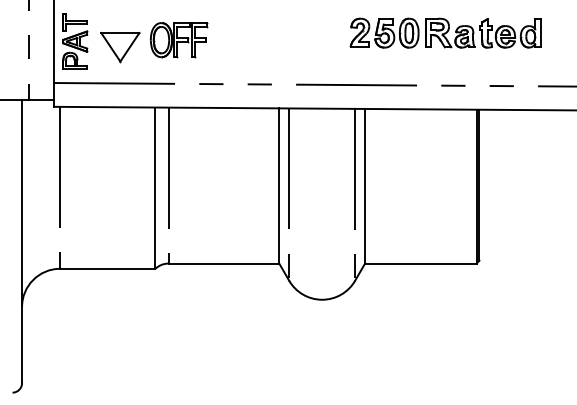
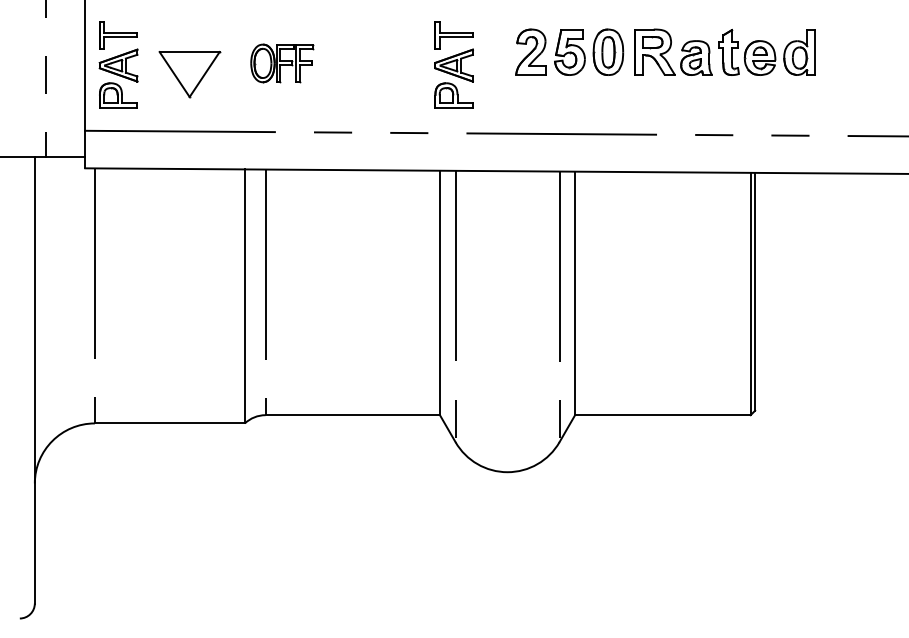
part: (445, 32) -> (665, 51), moved
part: (179, 40) -> (282, 63), size x0.7
part: (288, 41) -> (454, 65), added

